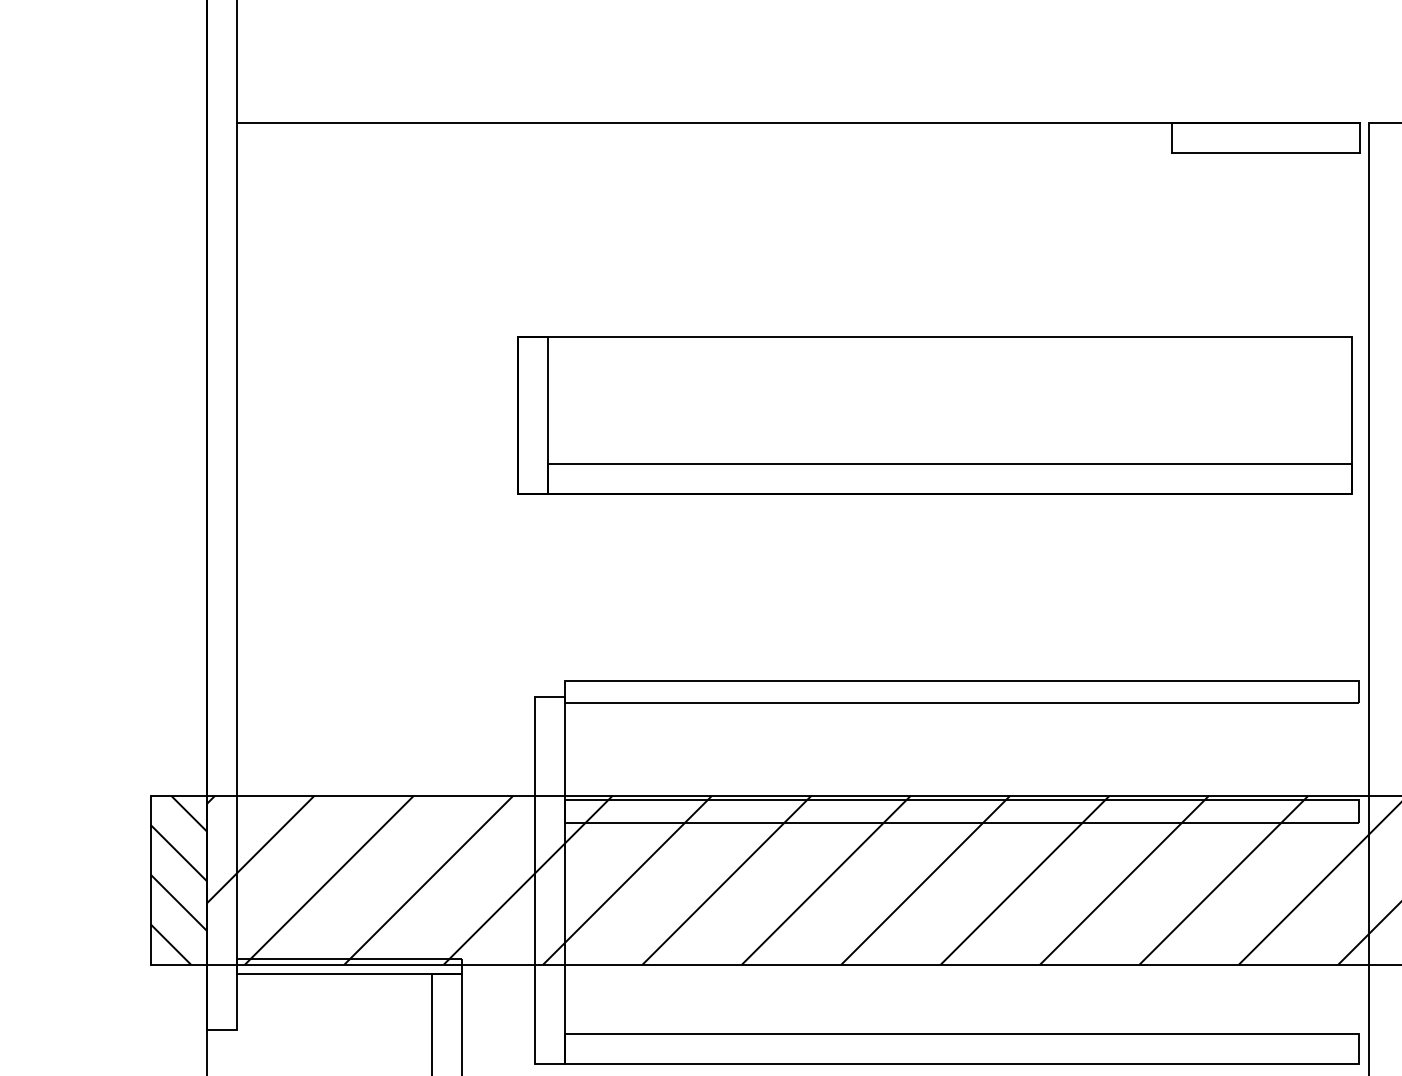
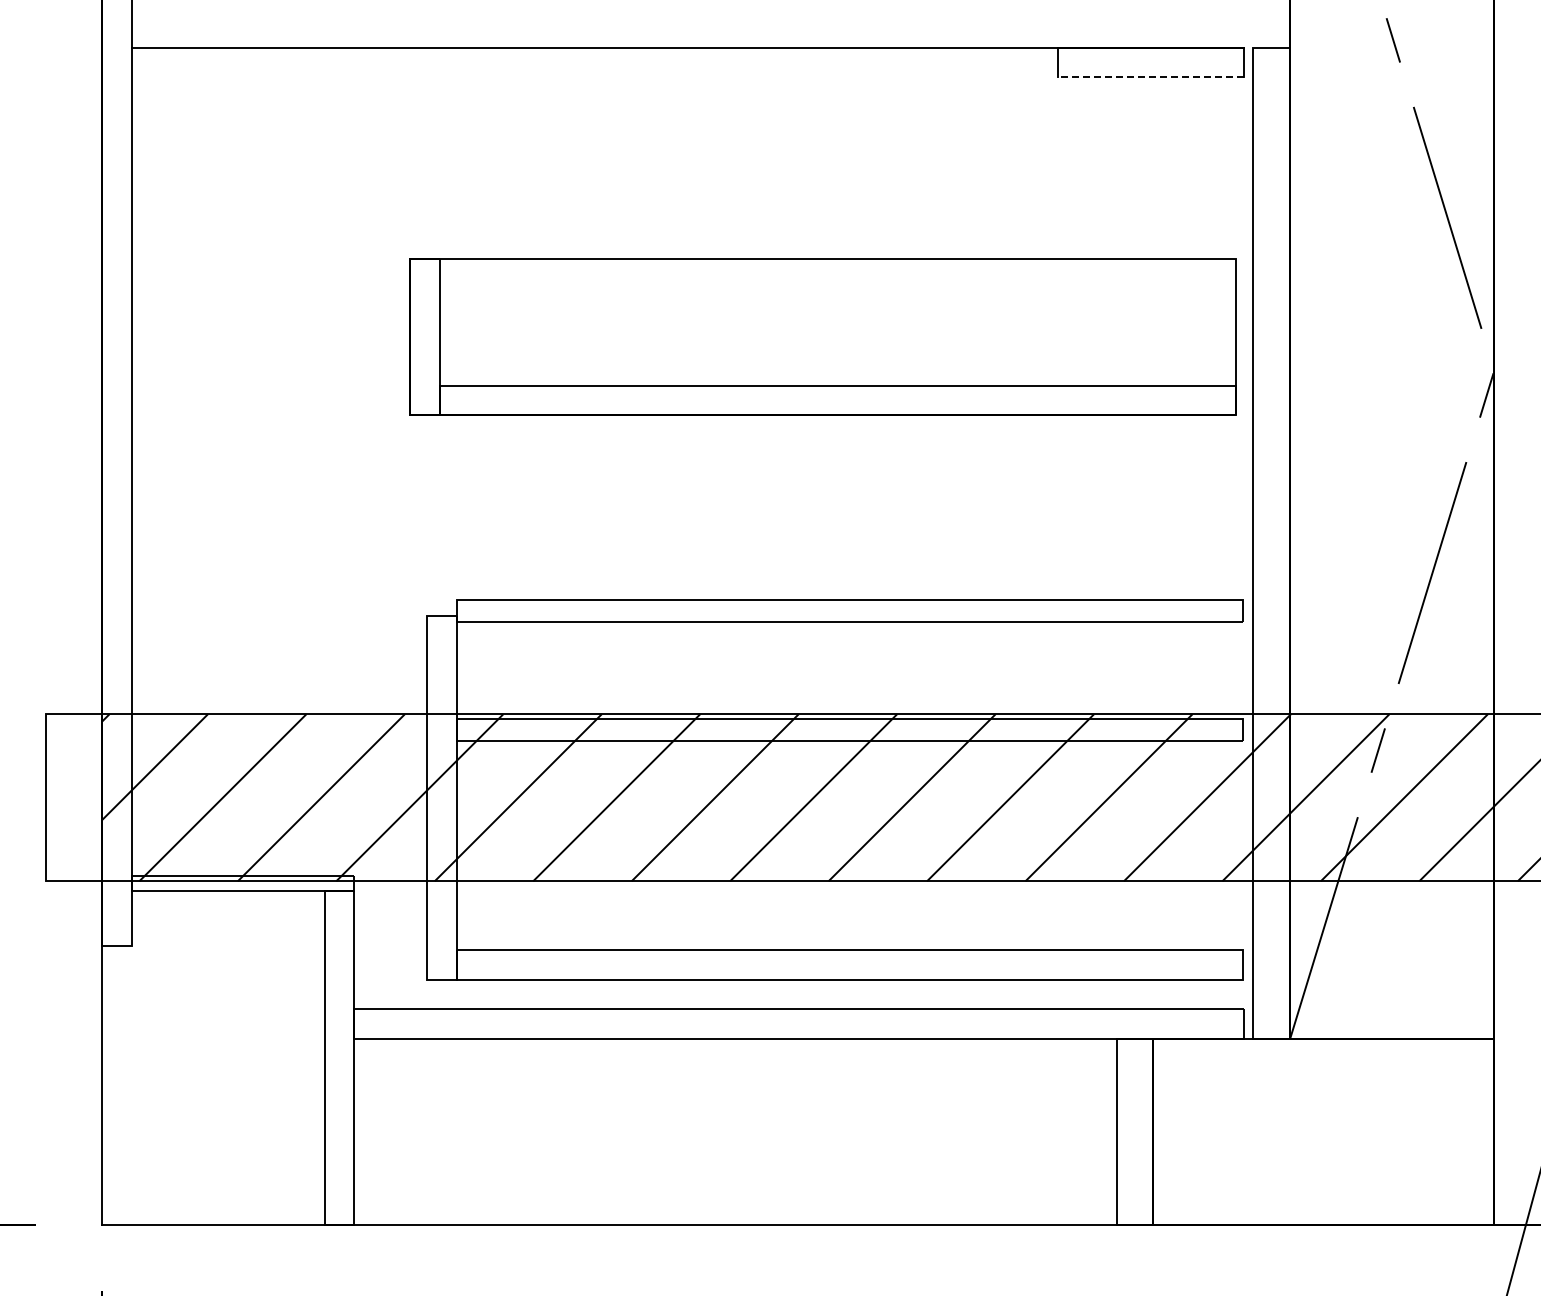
line: (1265, 153) -> (1150, 77), solid -> dashed
hatch: (178, 880) -> (73, 797), removed

